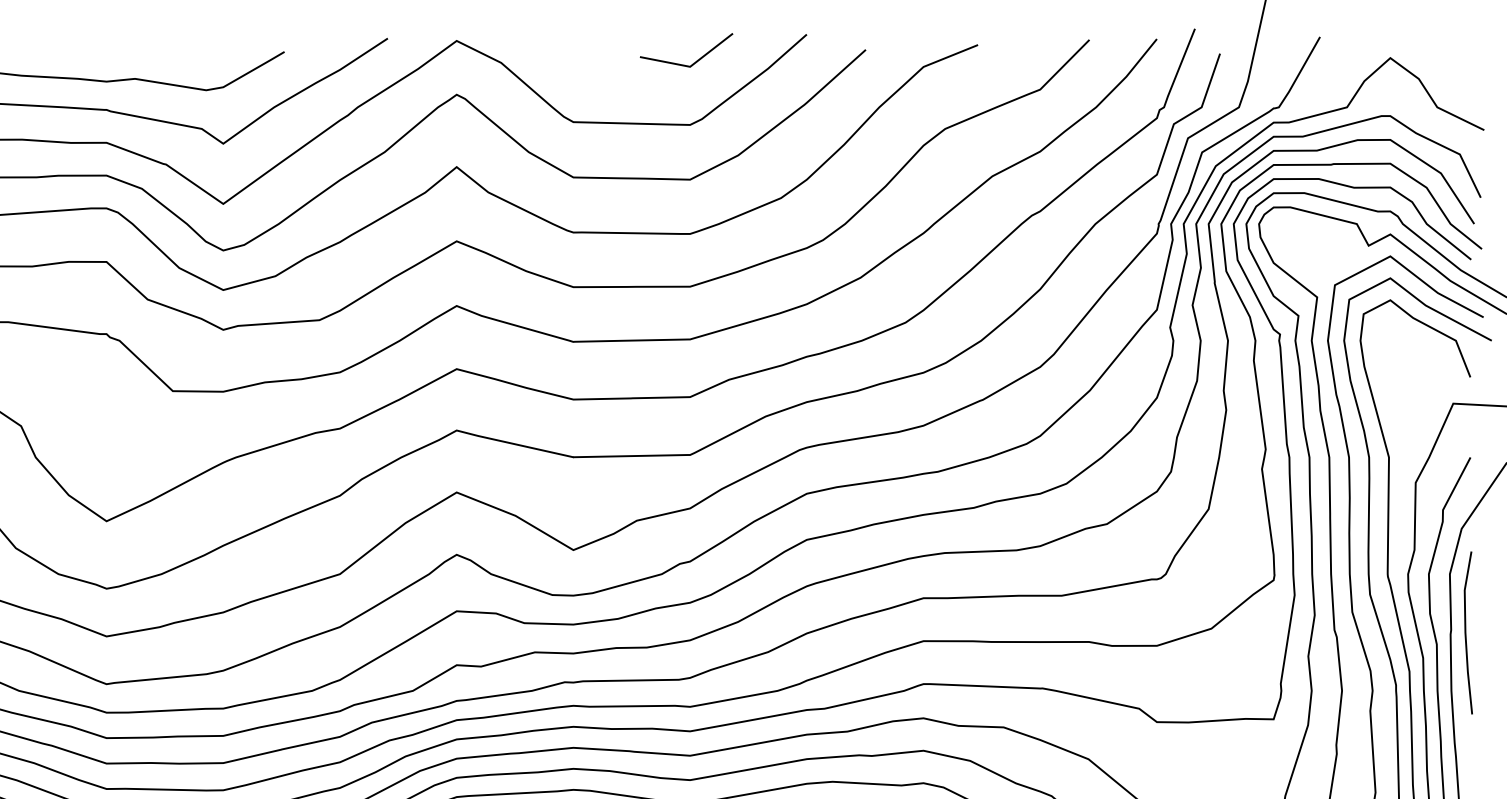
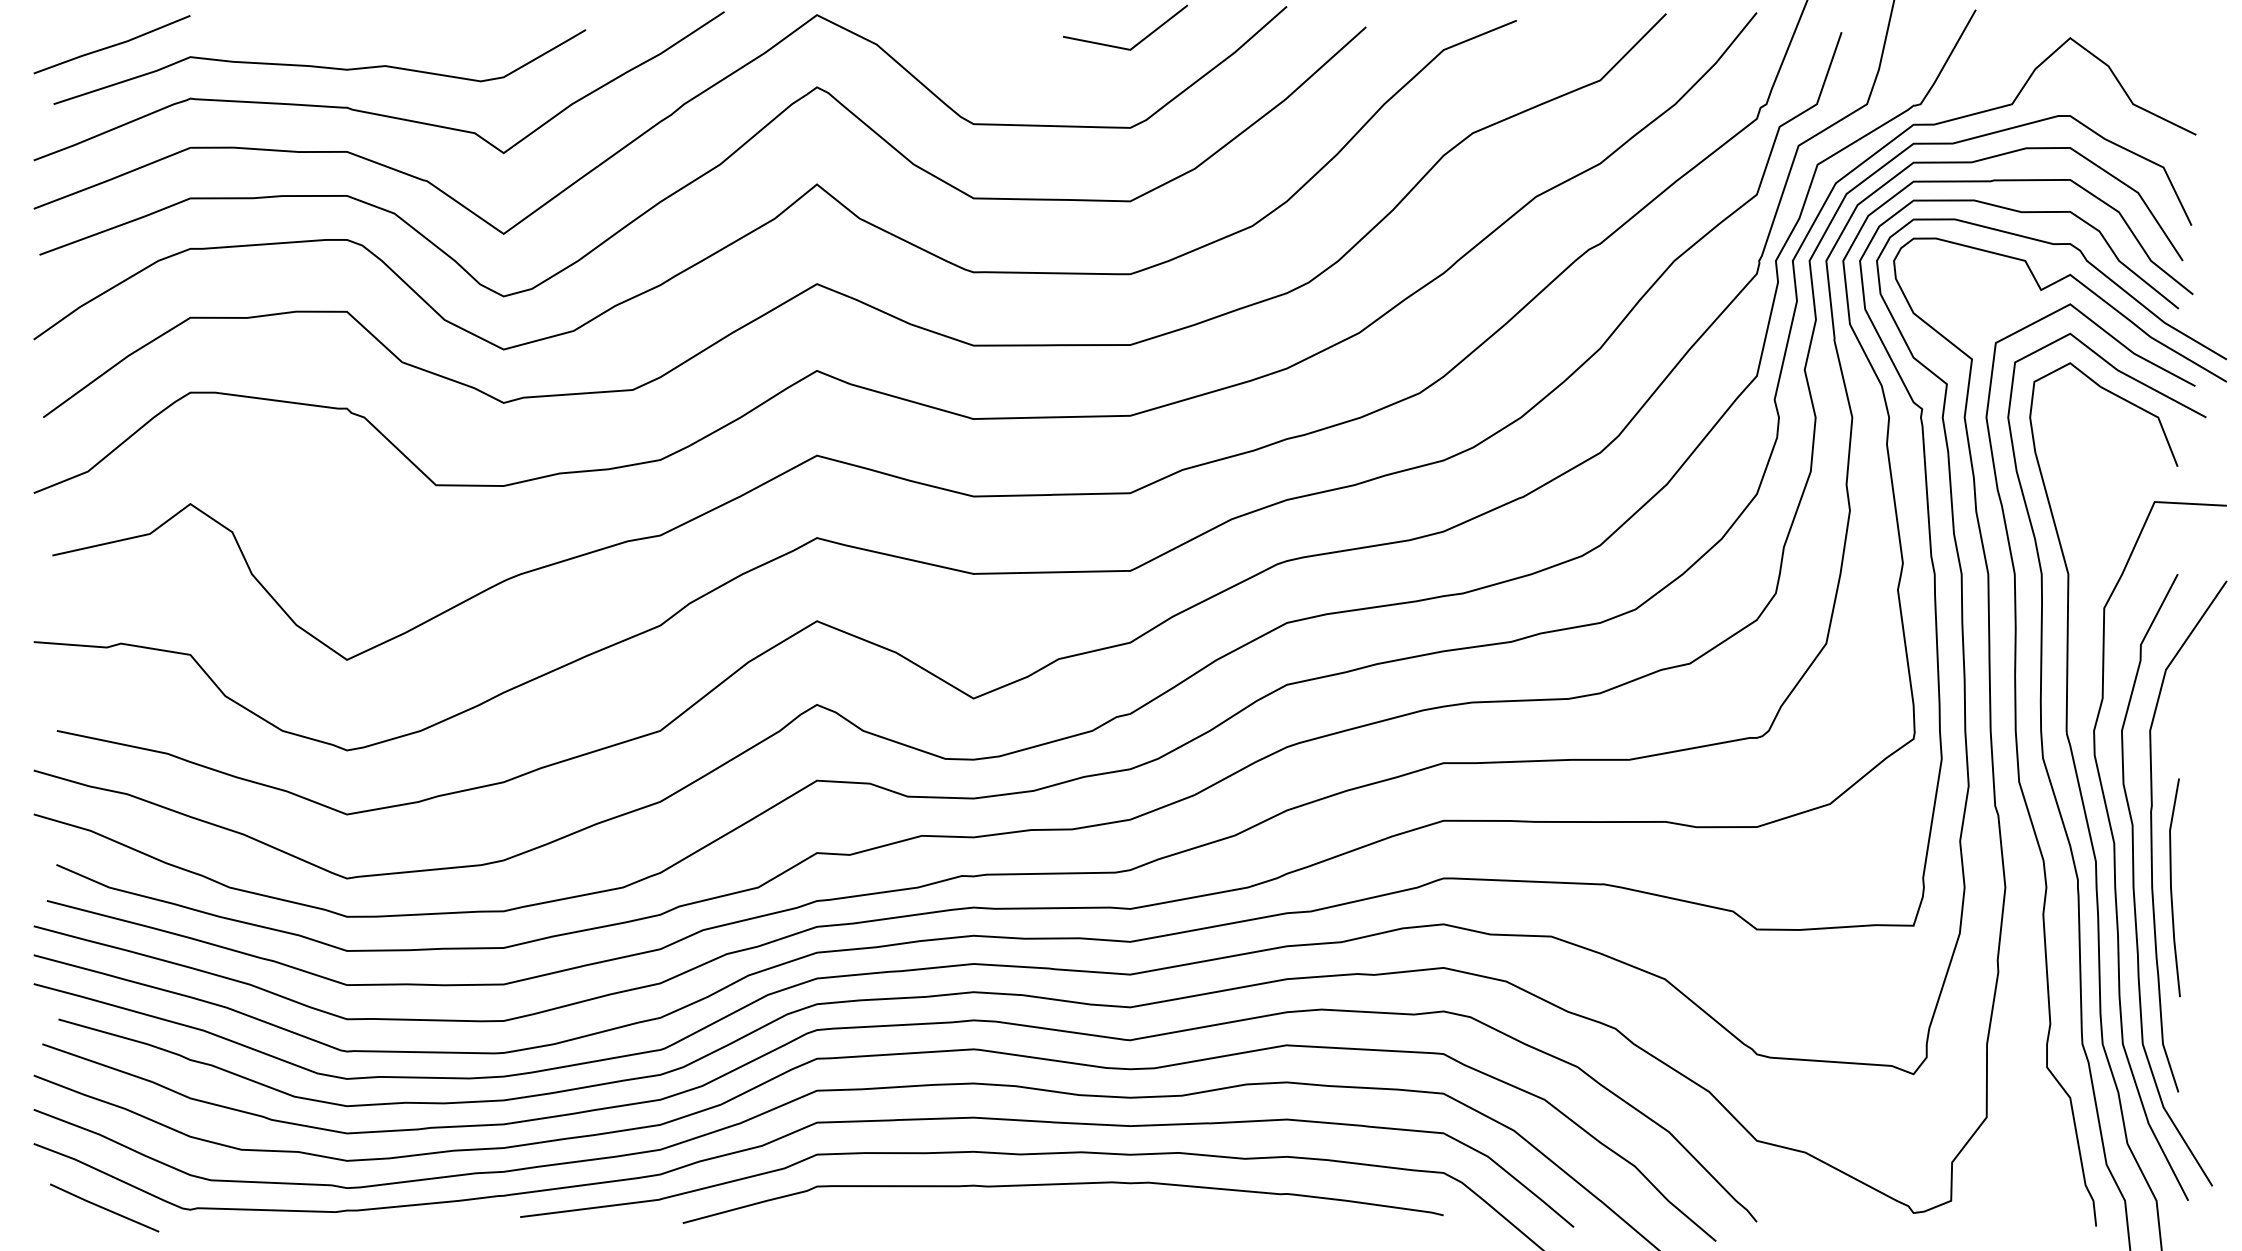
line: (1465, 632) -> (2171, 887), moved

